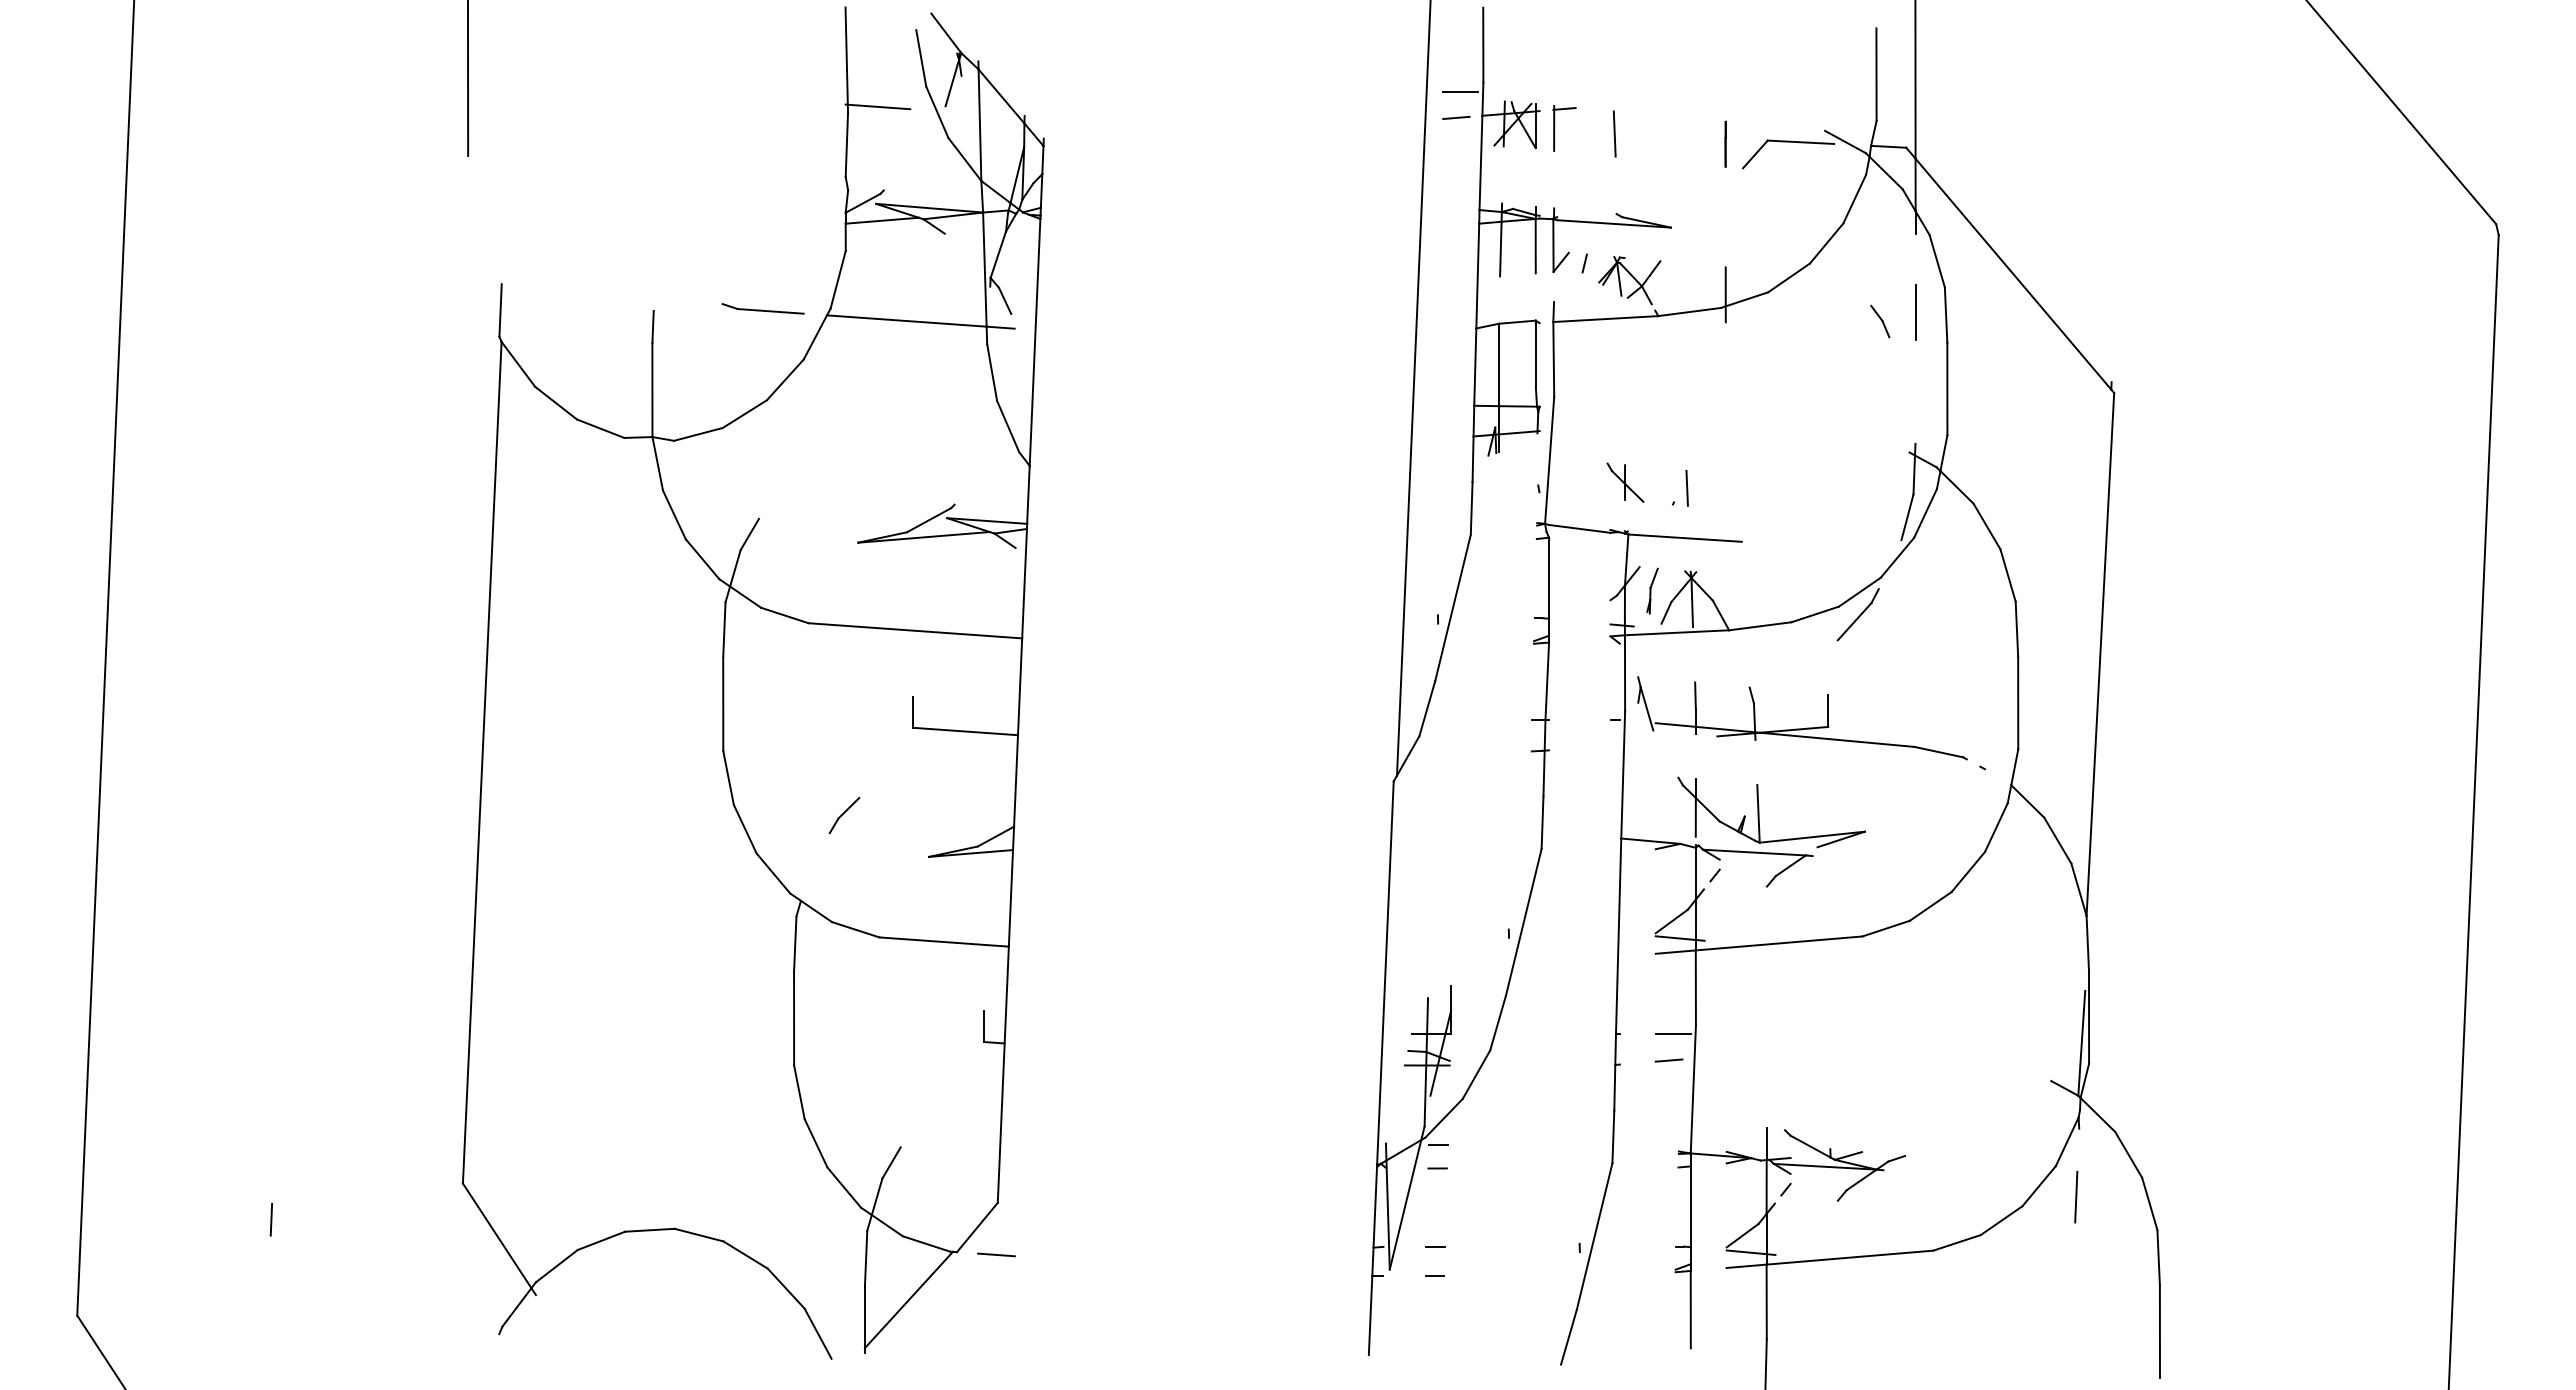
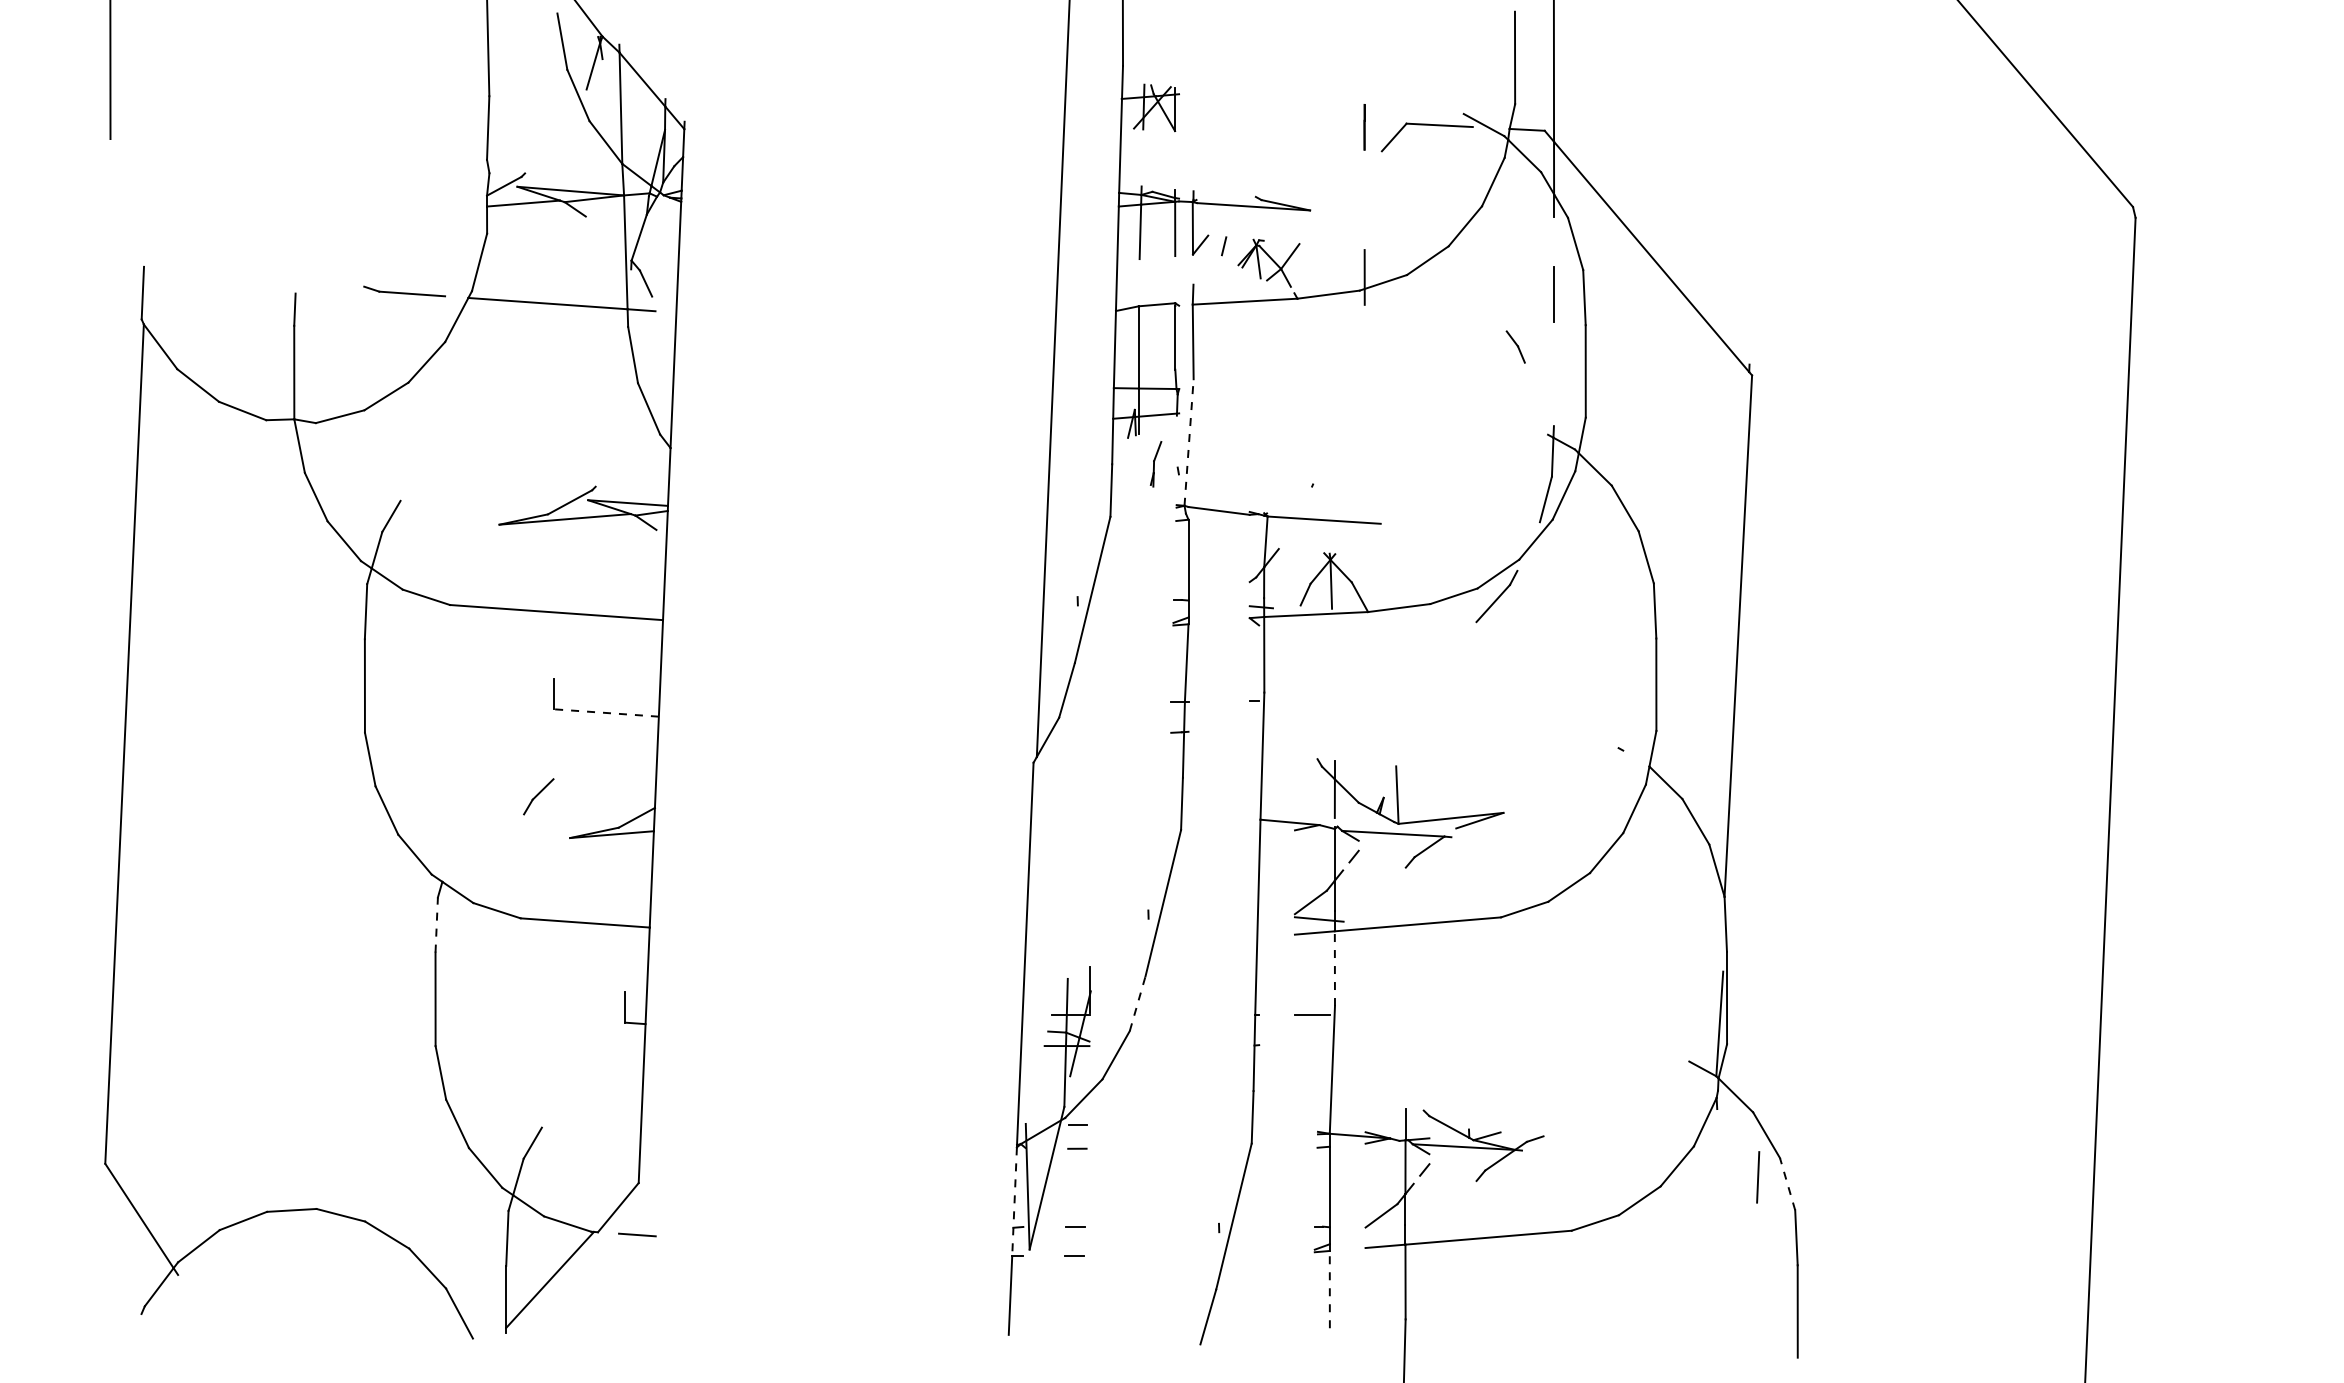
line: (1460, 91) -> (1100, 74), removed
line: (877, 106) -> (518, 89), removed
line: (1456, 117) -> (1096, 100), removed
part: (1555, 128) -> (1194, 111), removed
line: (1614, 133) -> (1253, 116), removed
part: (1880, 321) -> (1516, 346), moved
line: (1549, 460) -> (1188, 442), solid -> dashed
part: (1625, 482) -> (1264, 464), removed
line: (1686, 487) -> (1325, 469), removed
part: (1652, 590) -> (1156, 463), moved
part: (1806, 727) -> (1445, 708), removed
line: (965, 731) -> (606, 712), solid -> dashed
part: (844, 815) -> (538, 796), moved
line: (795, 944) -> (436, 925), solid -> dashed
line: (1695, 987) -> (1334, 968), solid -> dashed
line: (1498, 1022) -> (1138, 1003), solid -> dashed
line: (1668, 1060) -> (1307, 1041), removed
line: (2076, 1196) -> (1758, 1176), moved
line: (2149, 1203) -> (1787, 1183), solid -> dashed
line: (1374, 1221) -> (1014, 1201), solid -> dashed
line: (1750, 1252) -> (1389, 1232), removed
line: (1690, 1309) -> (1329, 1289), solid -> dashed

